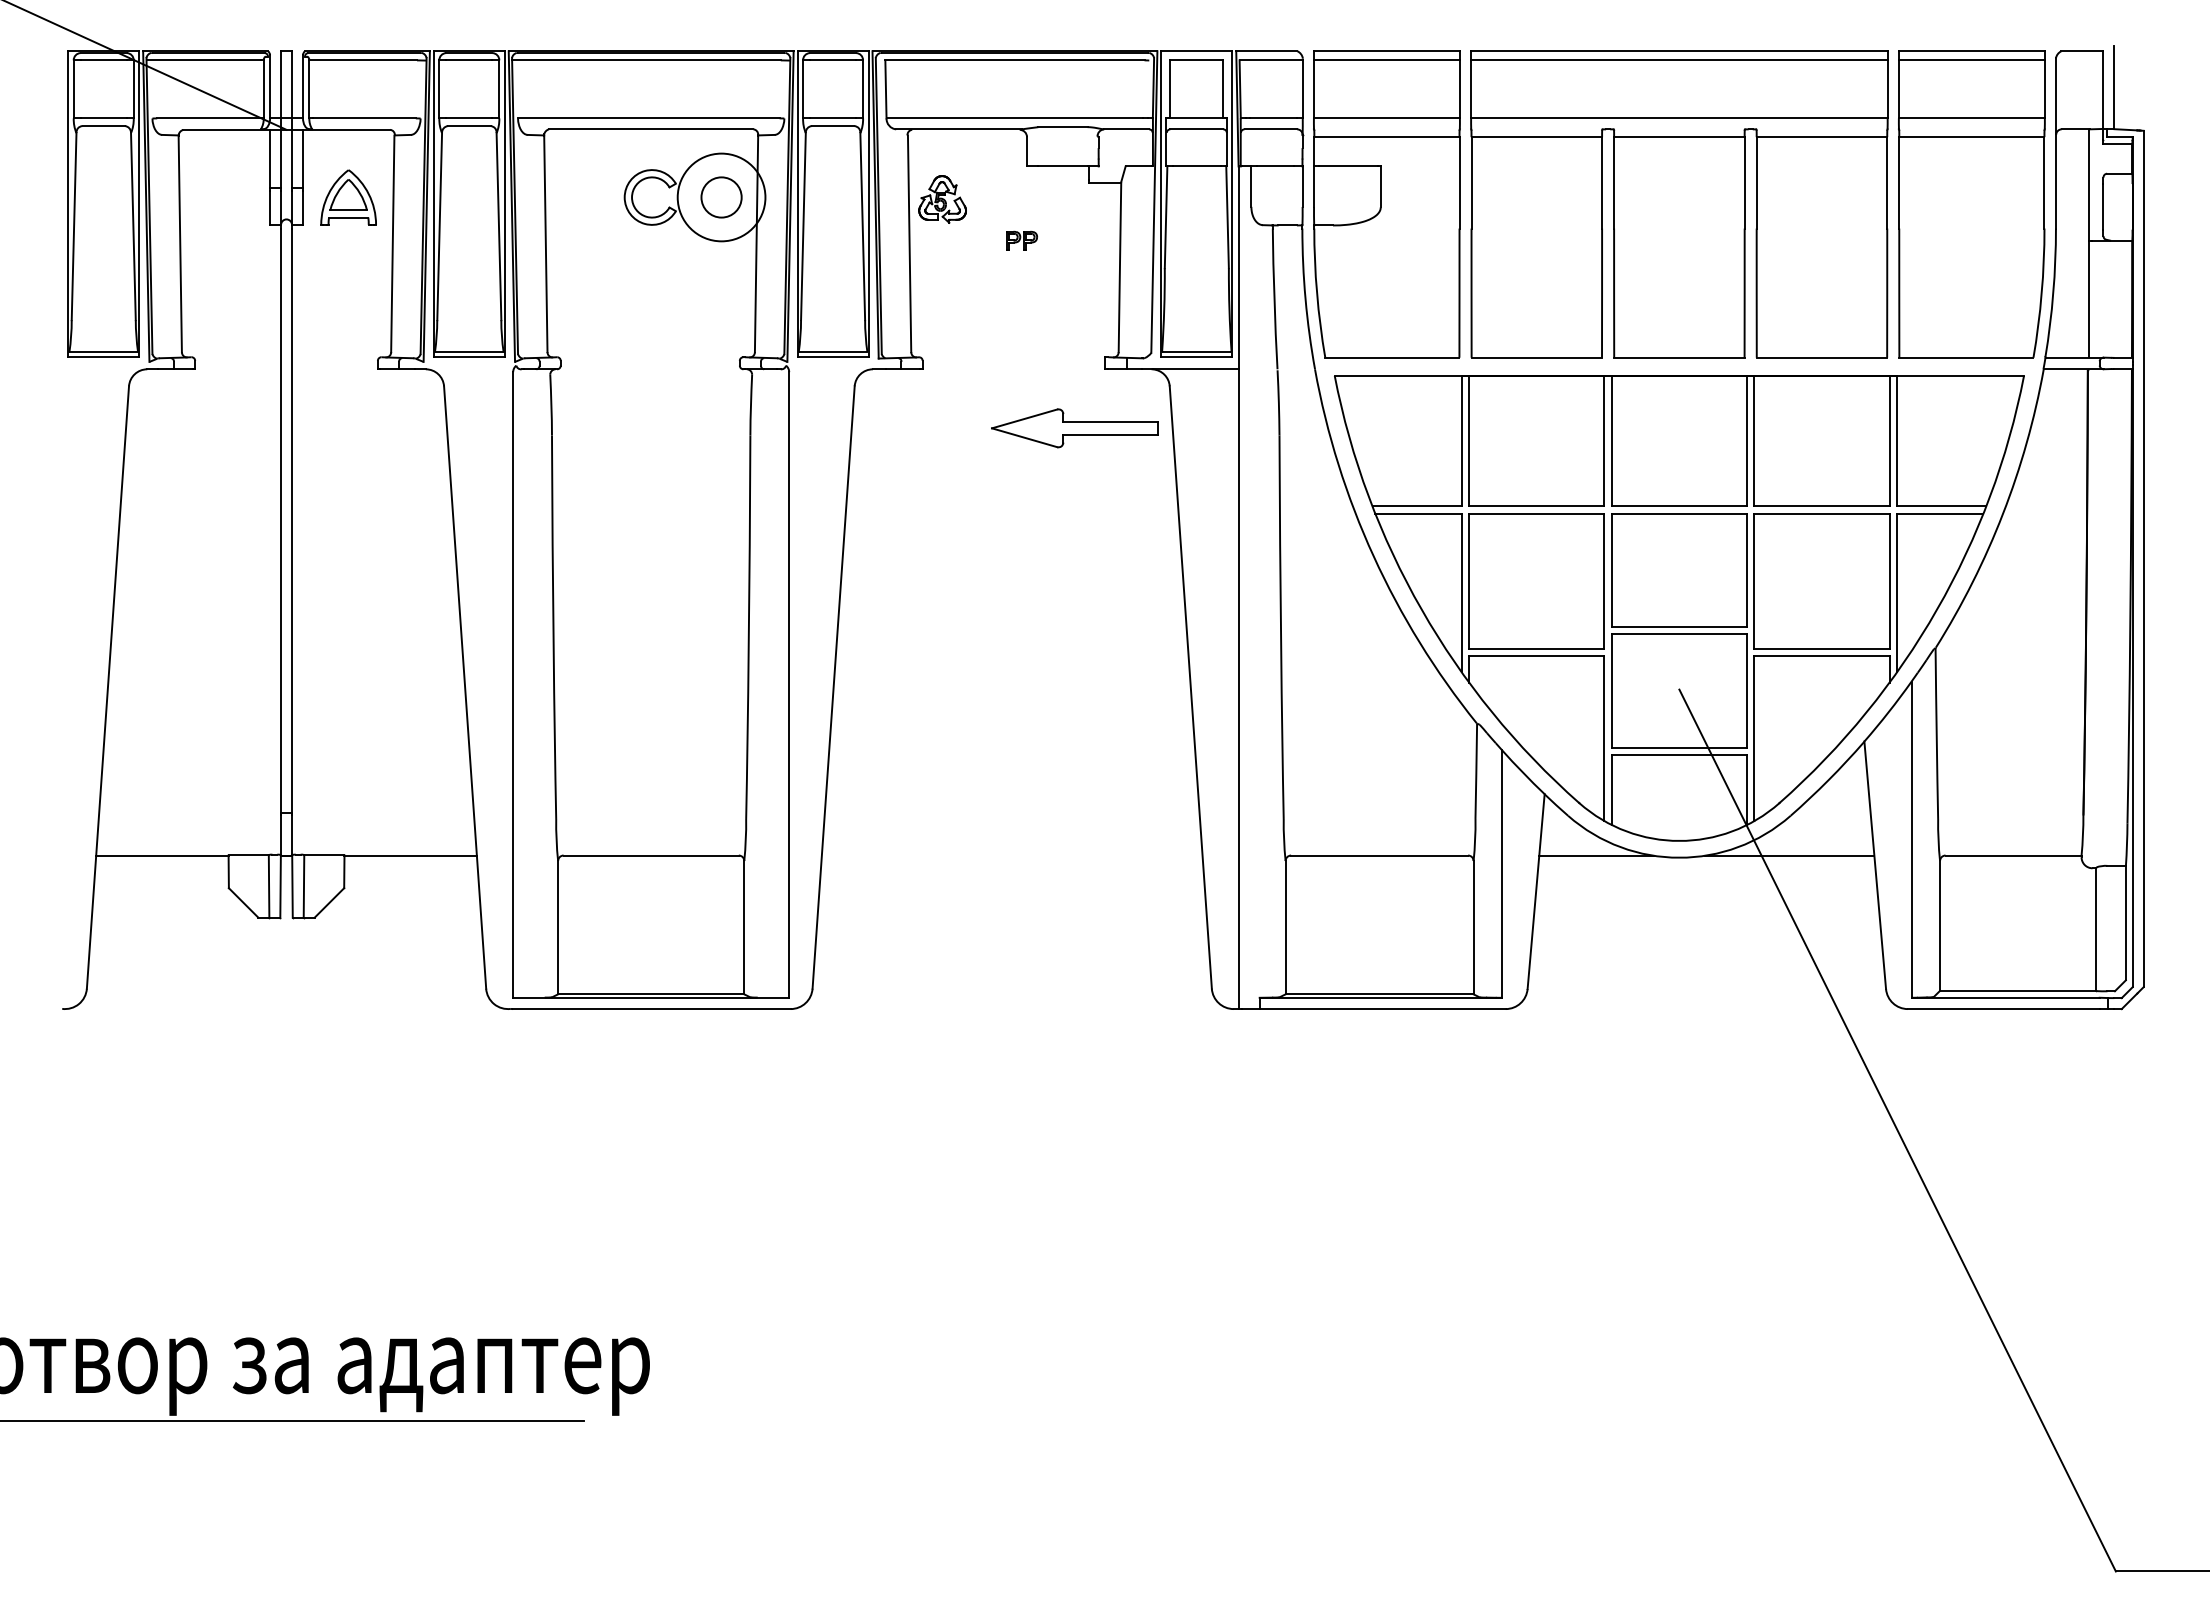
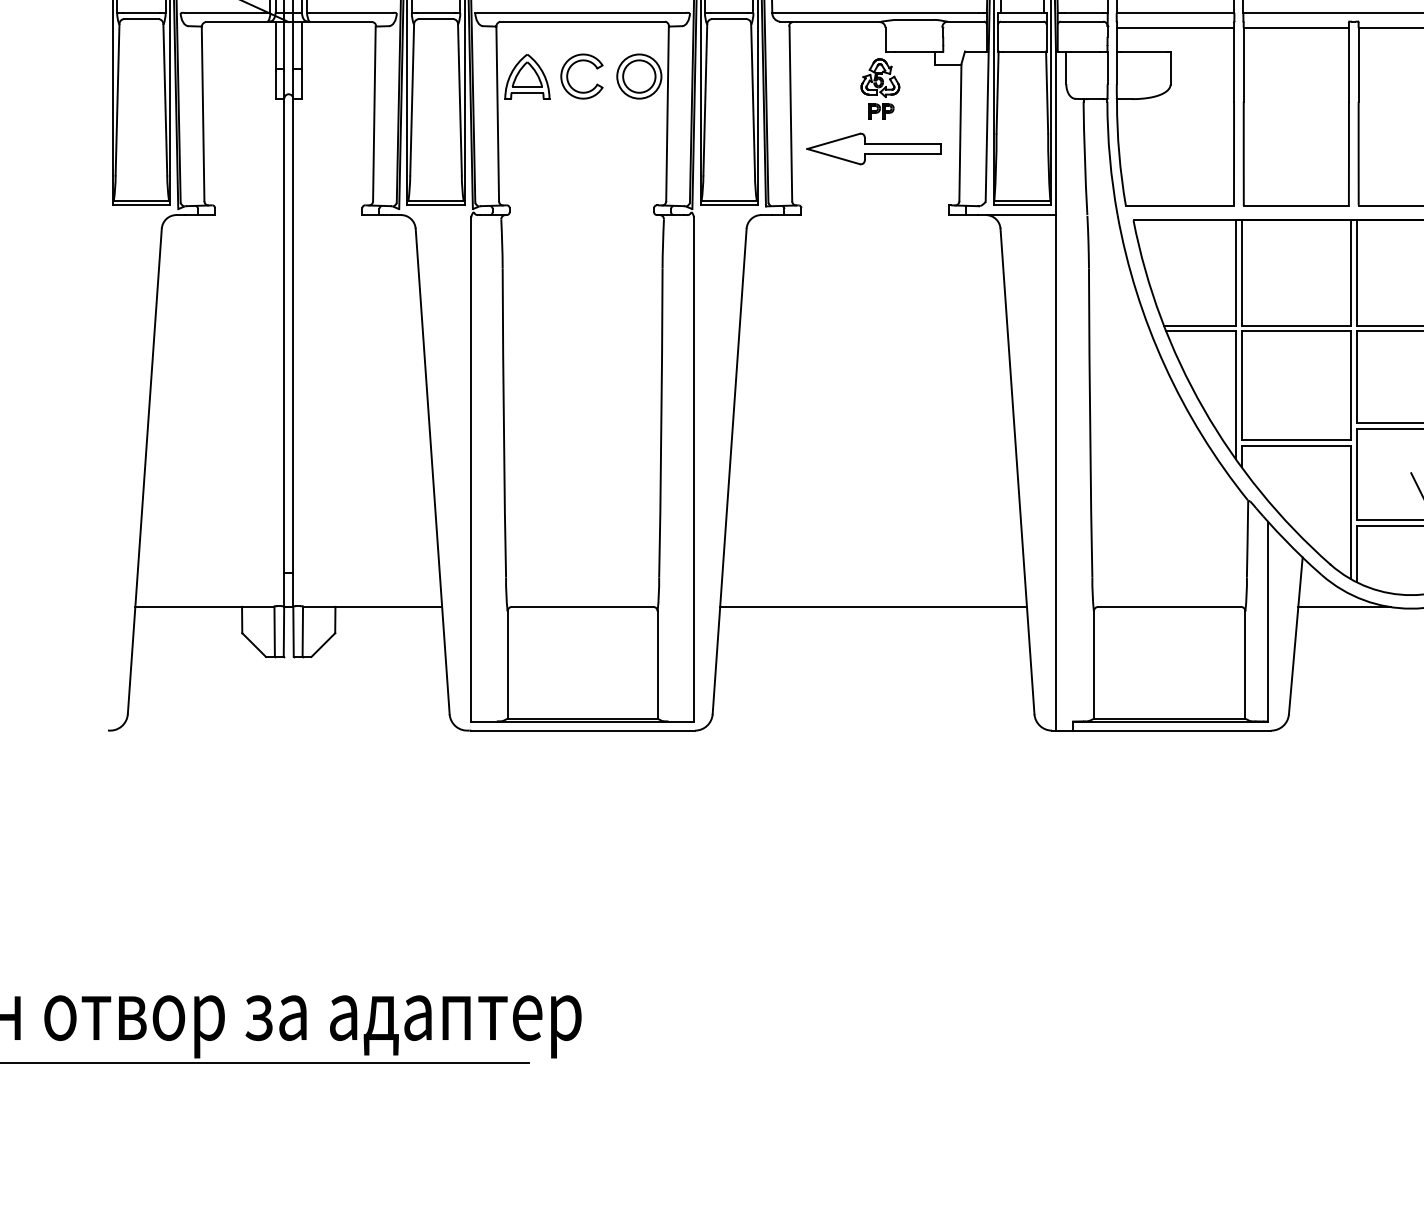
part: (348, 197) -> (527, 76), moved
circle: (721, 197) -> (639, 76), size x0.62
part: (942, 199) -> (880, 78), moved
part: (1074, 428) -> (873, 149), moved
line: (1011, 855) -> (872, 606), added

